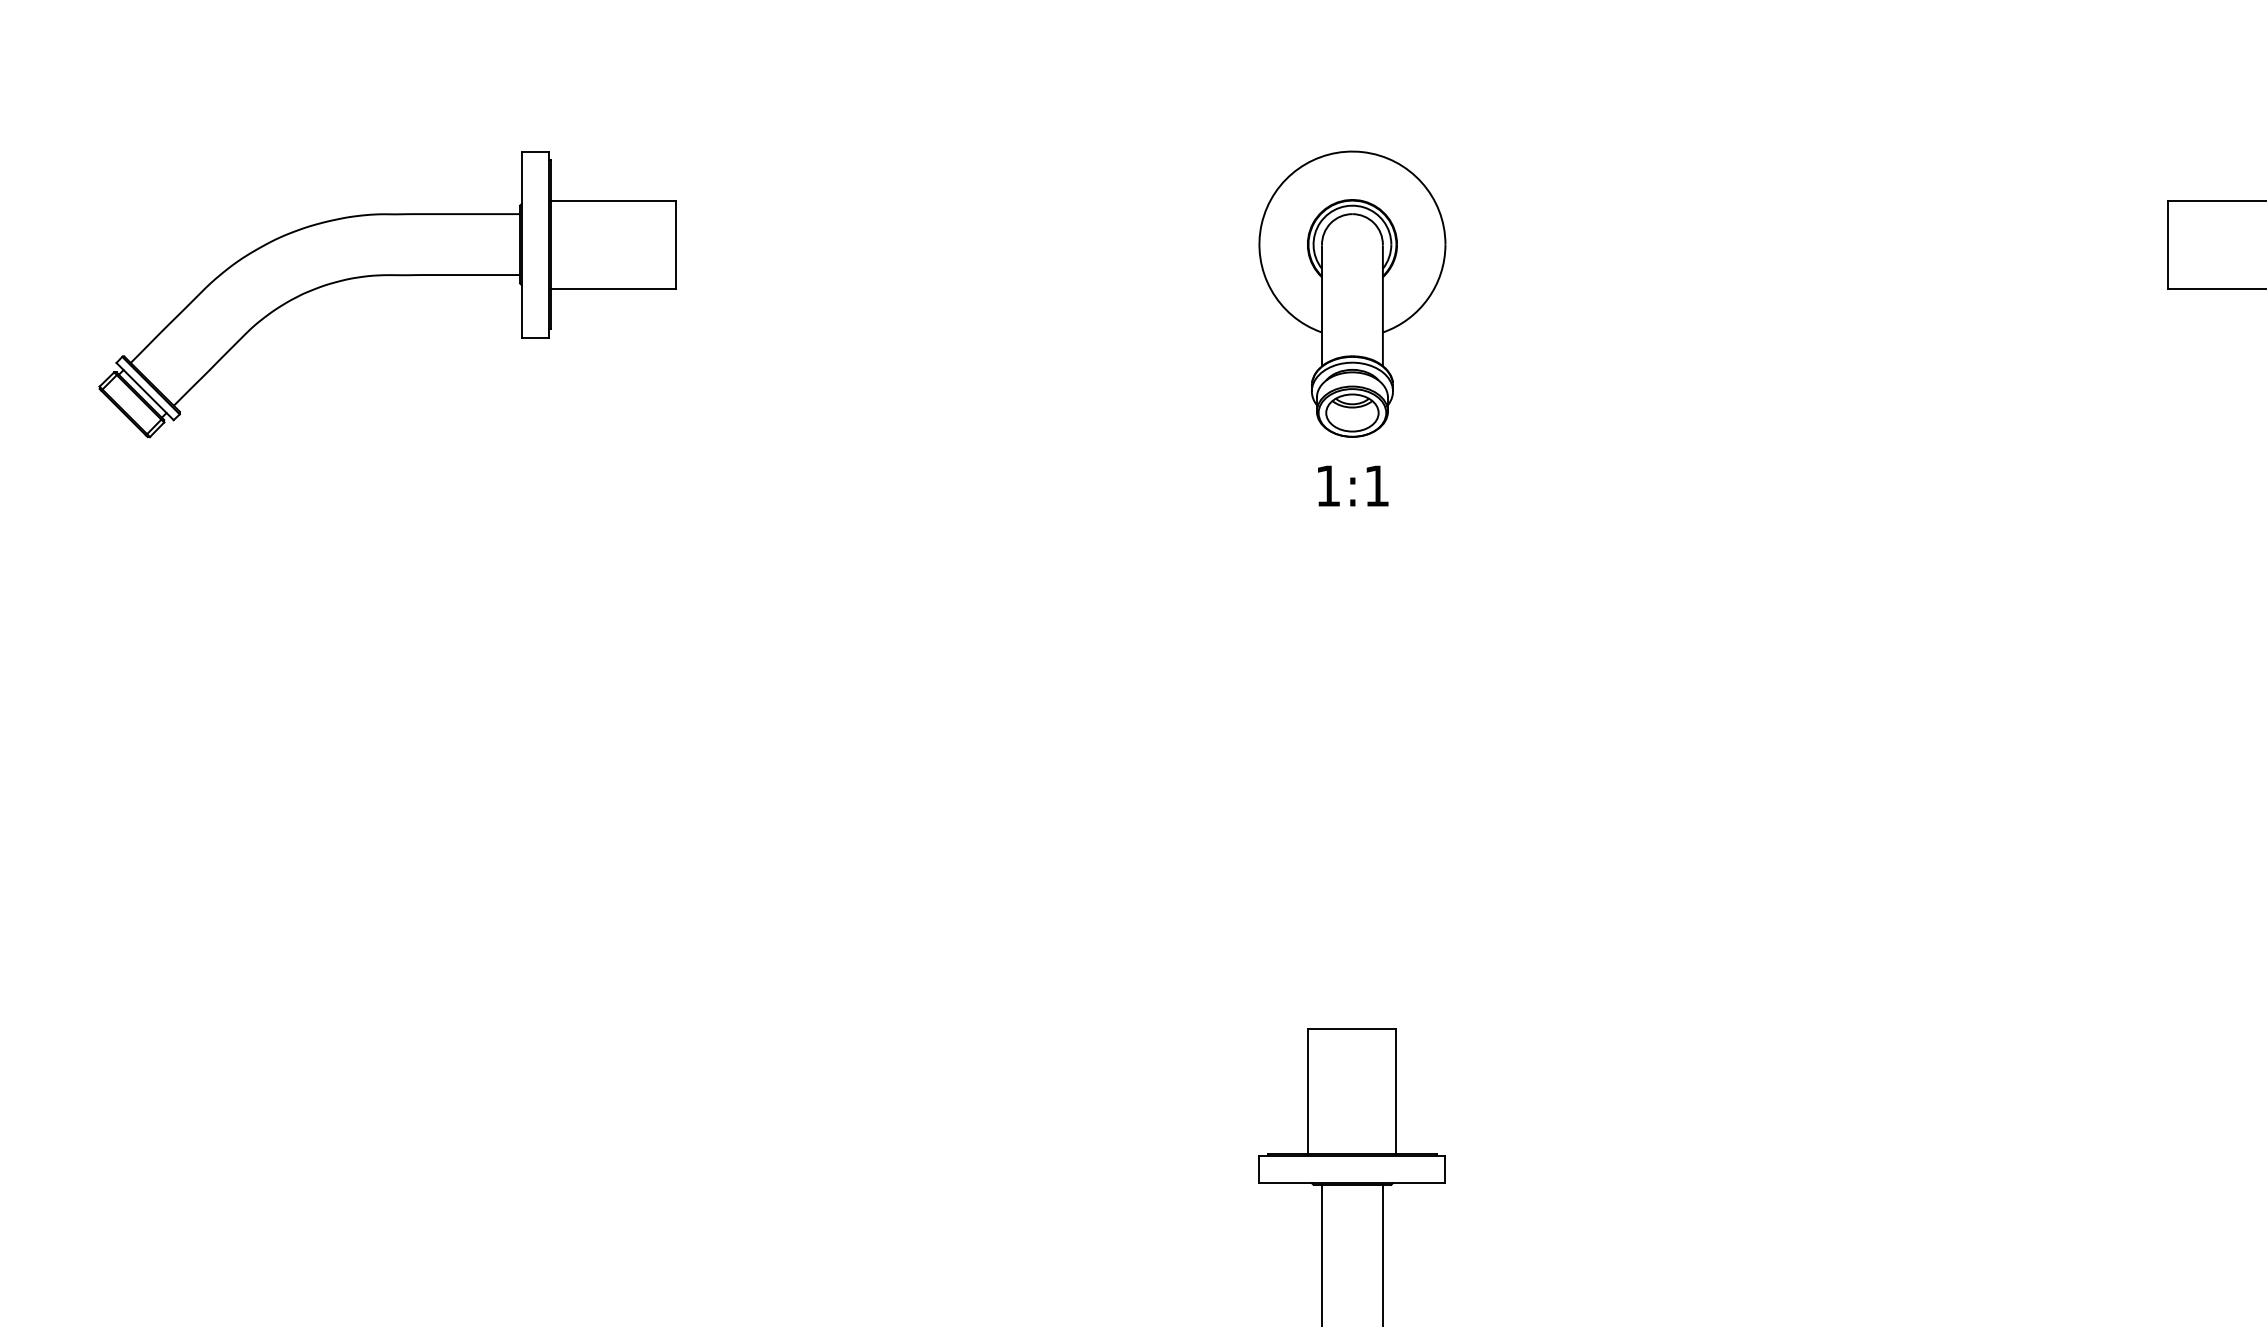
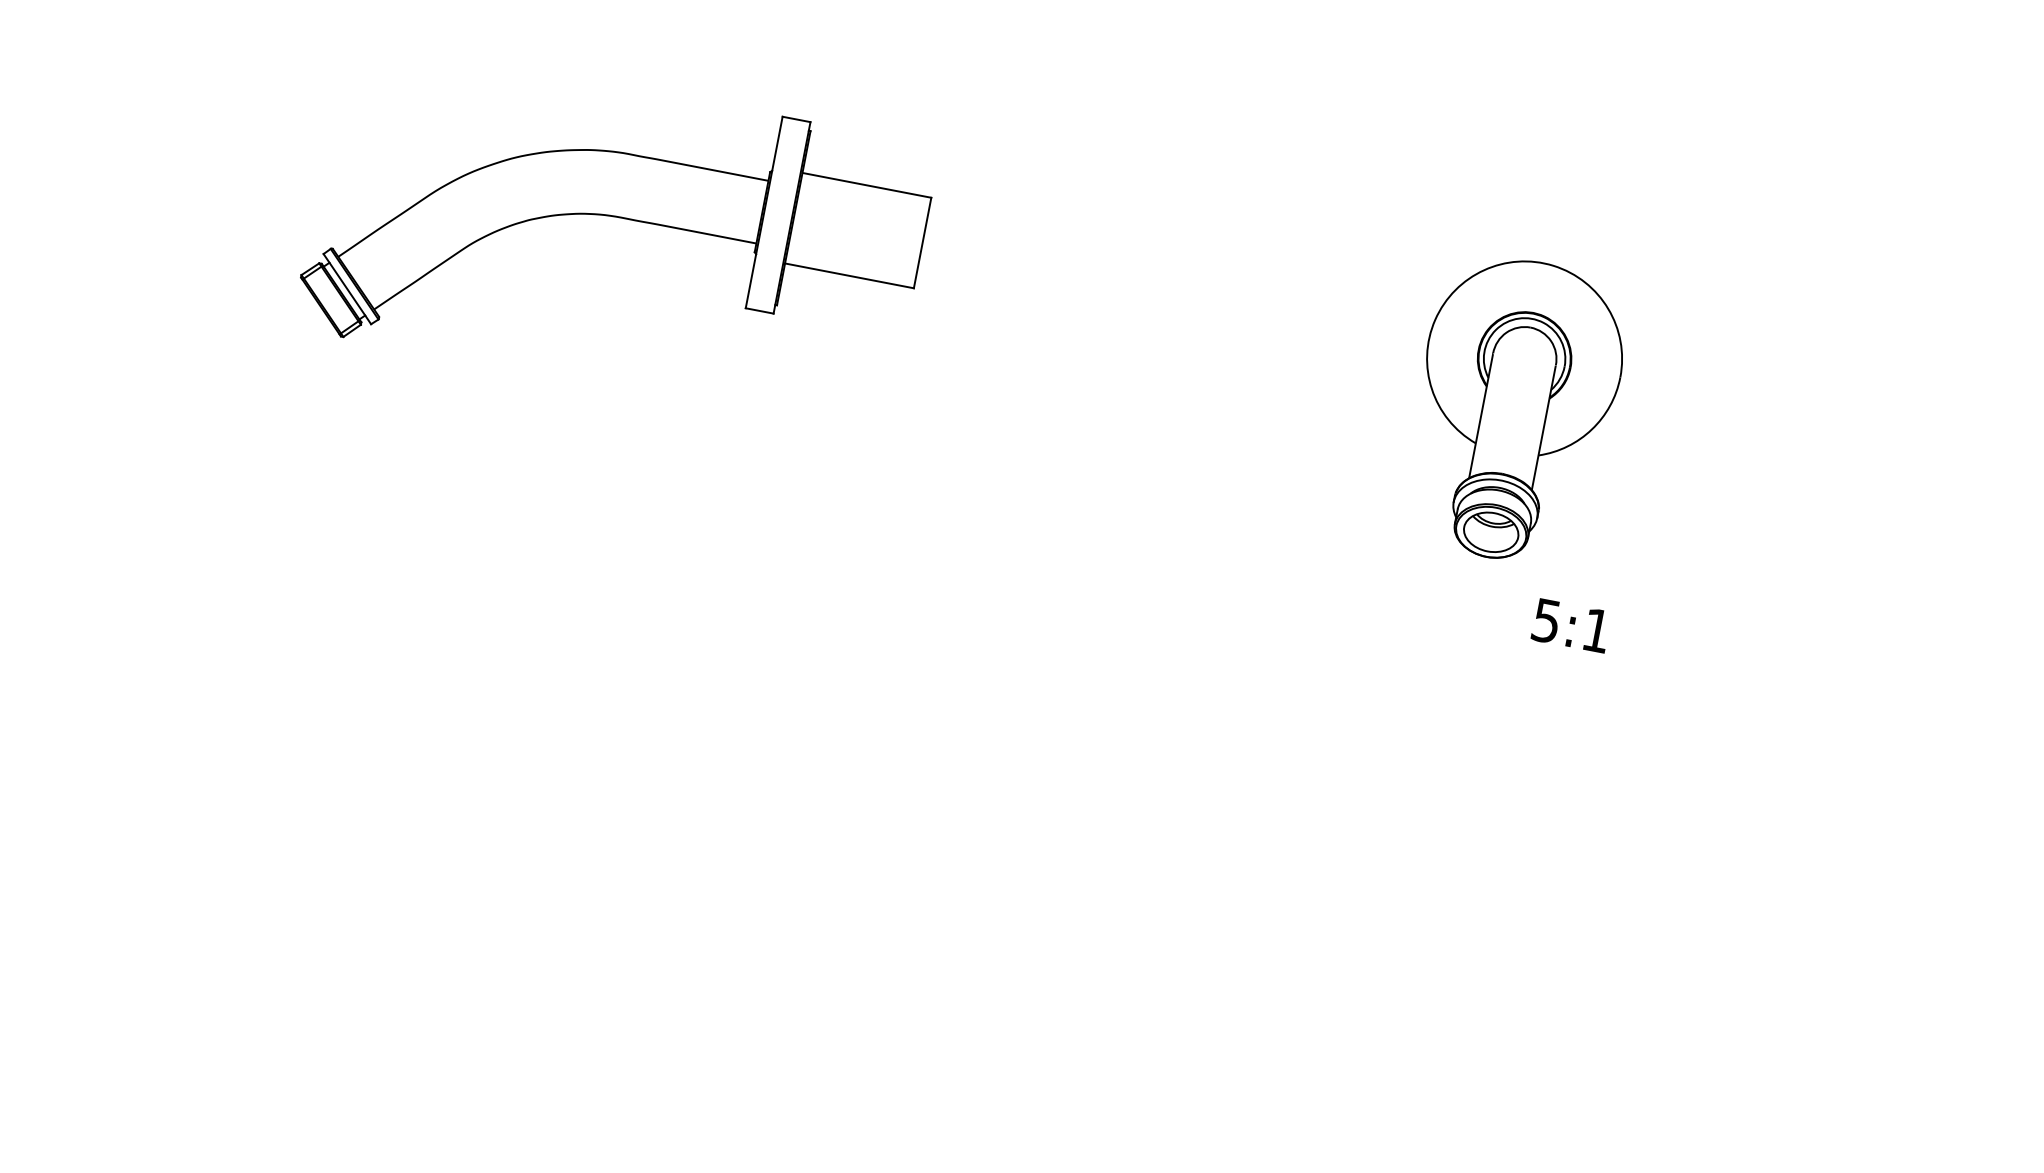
part: (1352, 293) -> (1514, 409), moved
text: (1327, 486) -> (1545, 621), 1:1 -> 5:1

